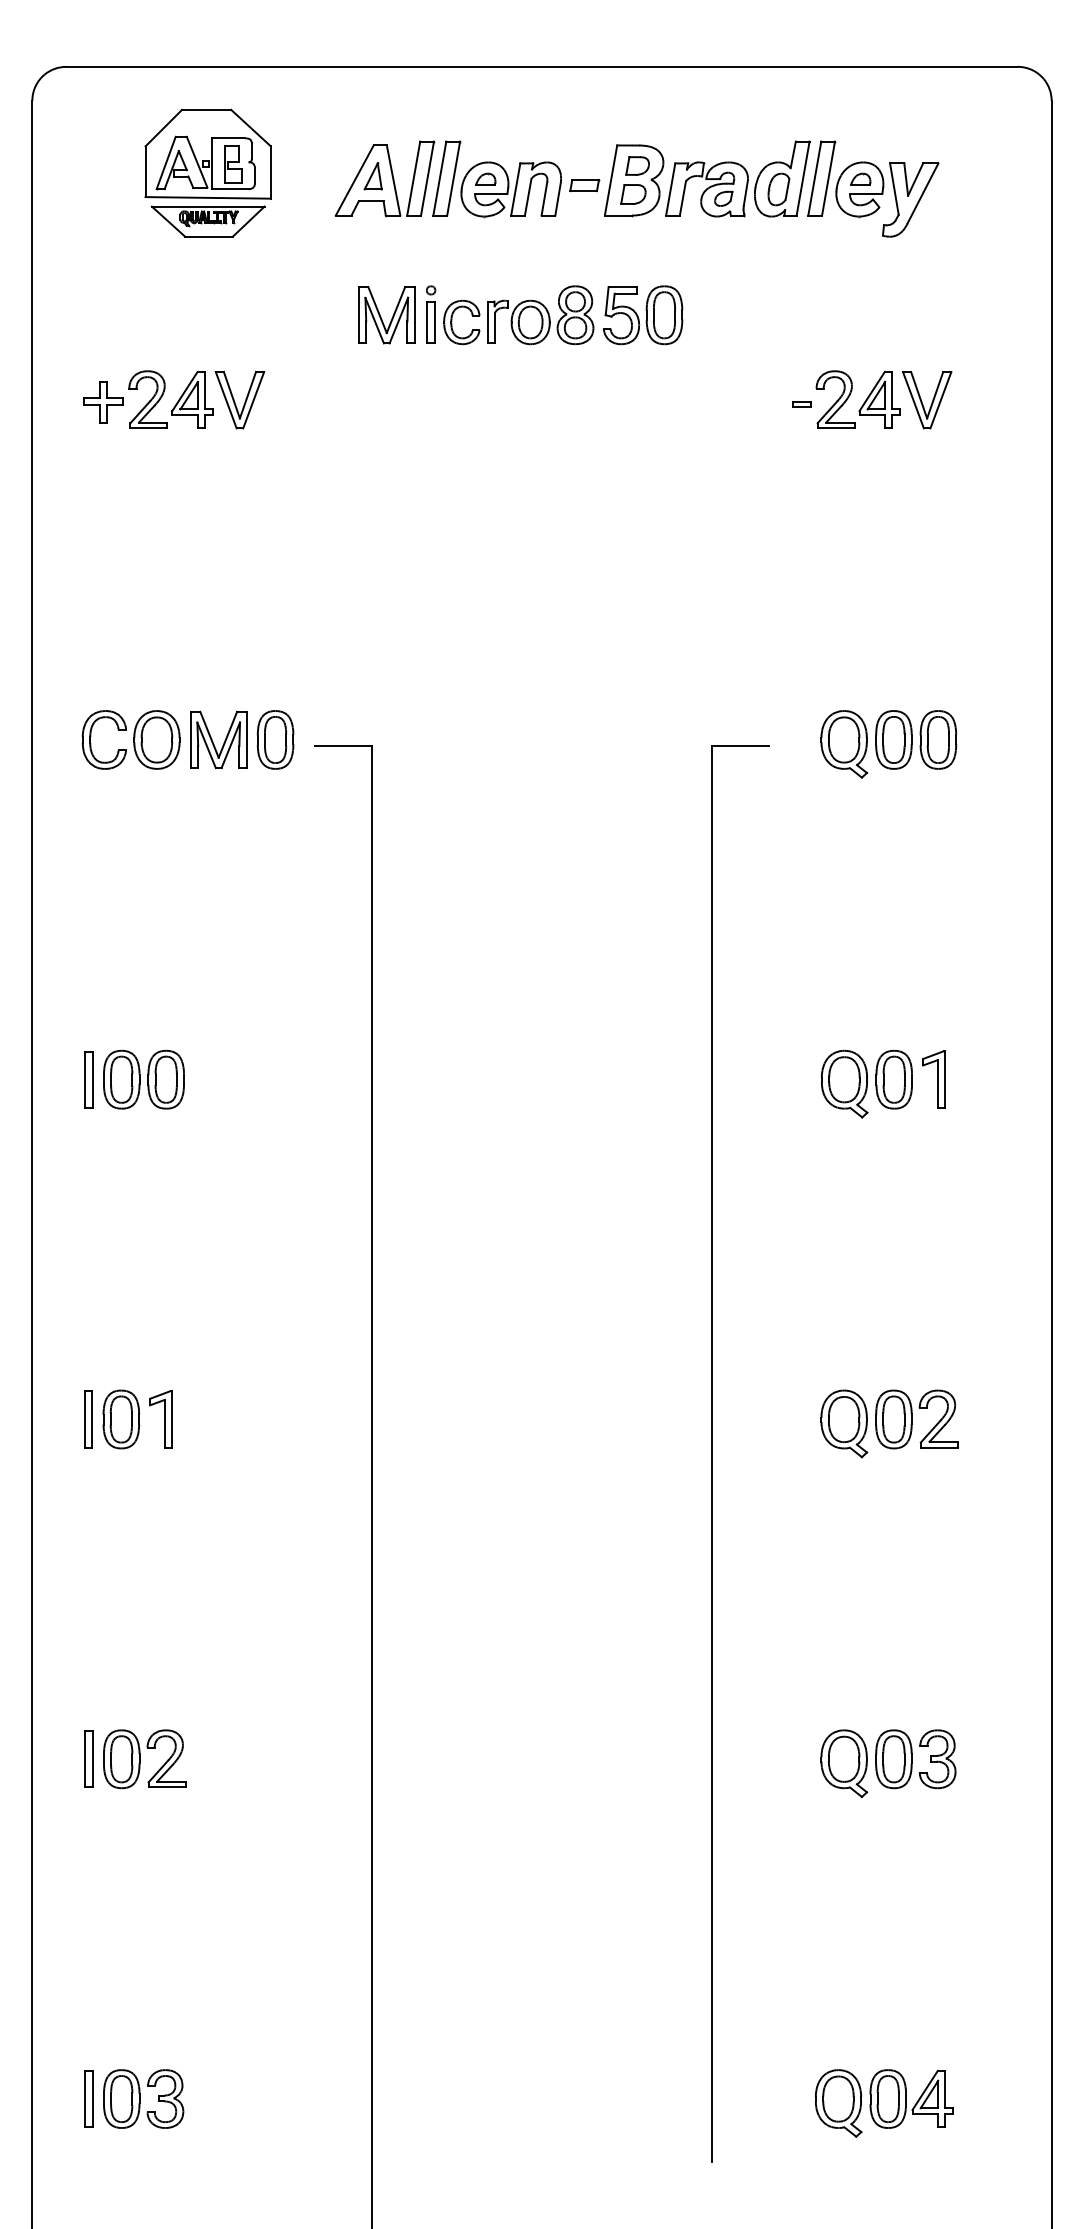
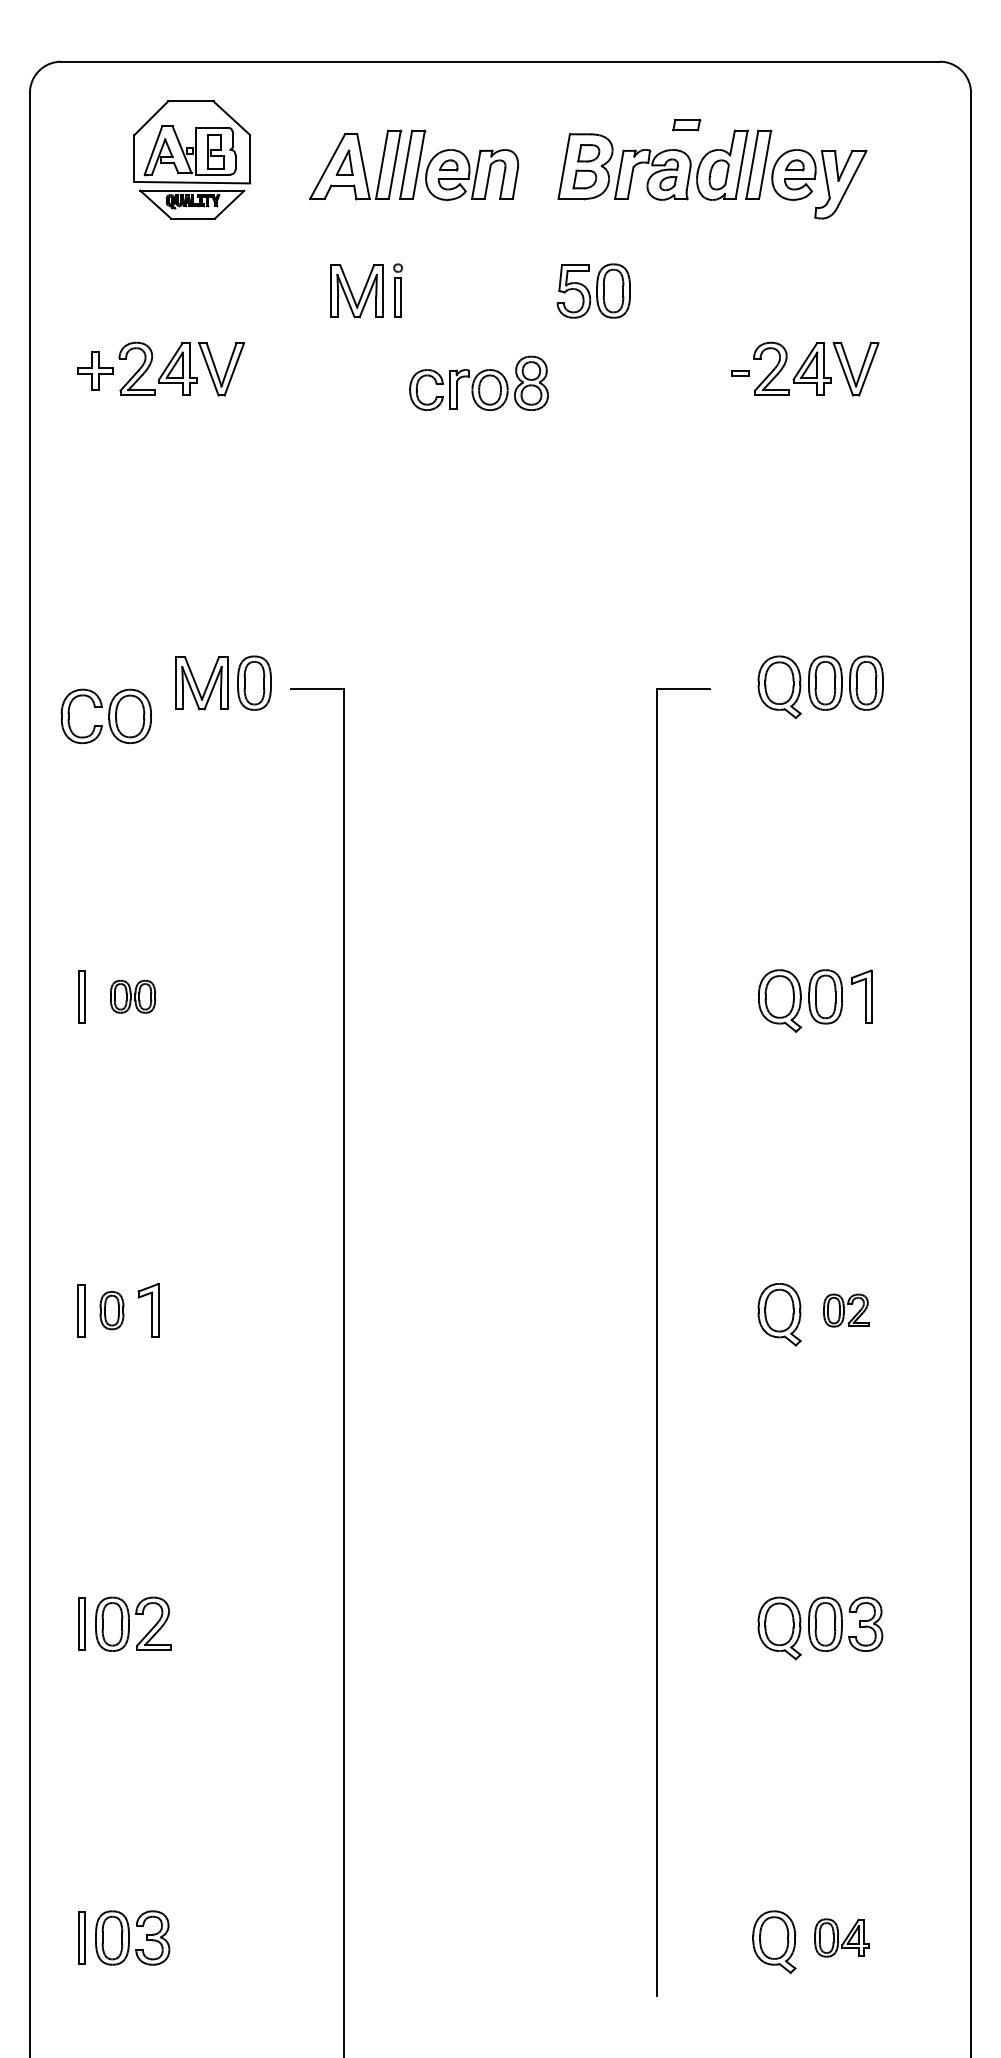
part: (584, 185) -> (686, 125), moved
part: (518, 315) -> (478, 383), moved
part: (130, 739) -> (105, 716), moved
part: (143, 1079) -> (132, 996), size x0.6
part: (120, 1419) -> (111, 1310), size x0.7
part: (916, 1419) -> (846, 1310), size x0.6
part: (911, 2098) -> (841, 1937), size x0.7

